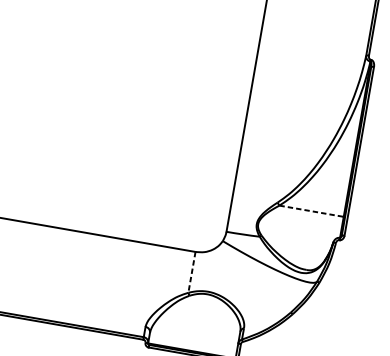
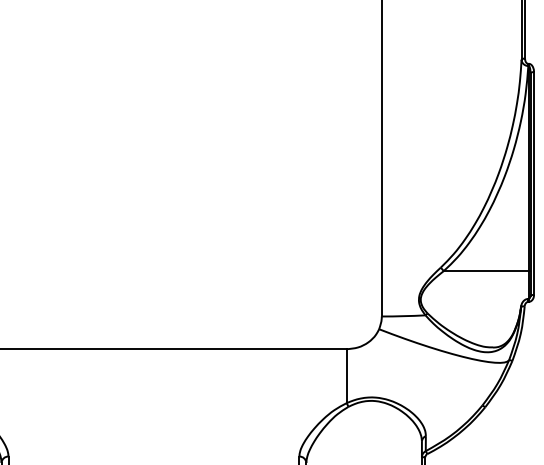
line: (311, 211) -> (486, 271), dashed -> solid
line: (191, 272) -> (346, 376), dashed -> solid

